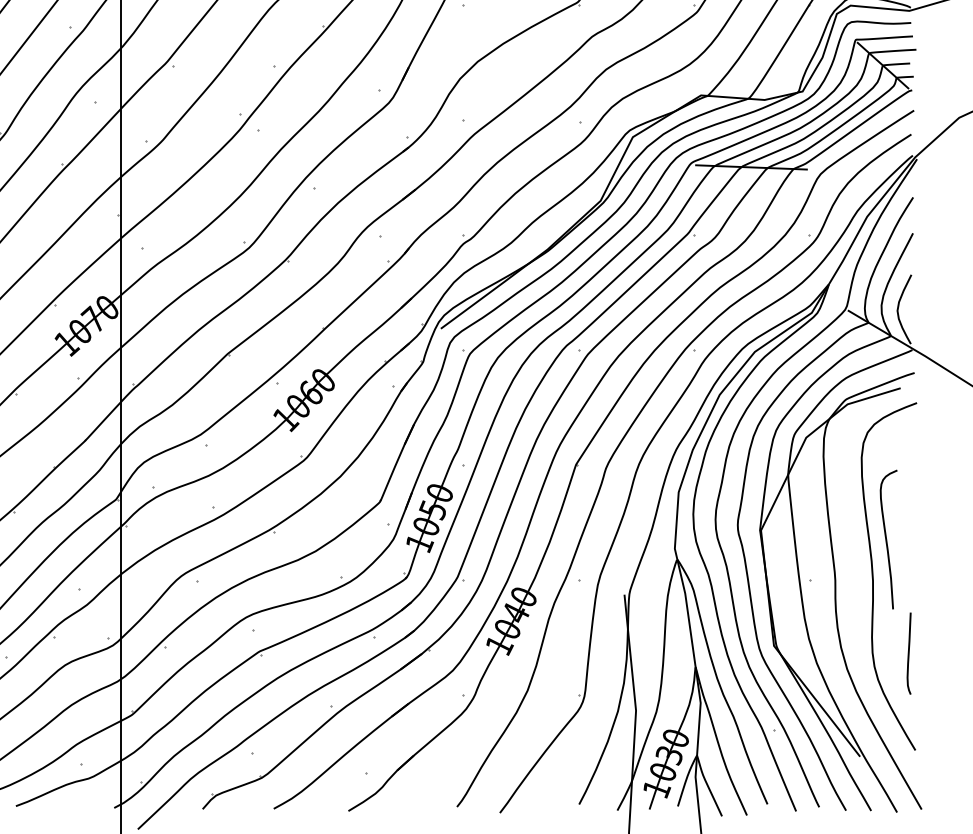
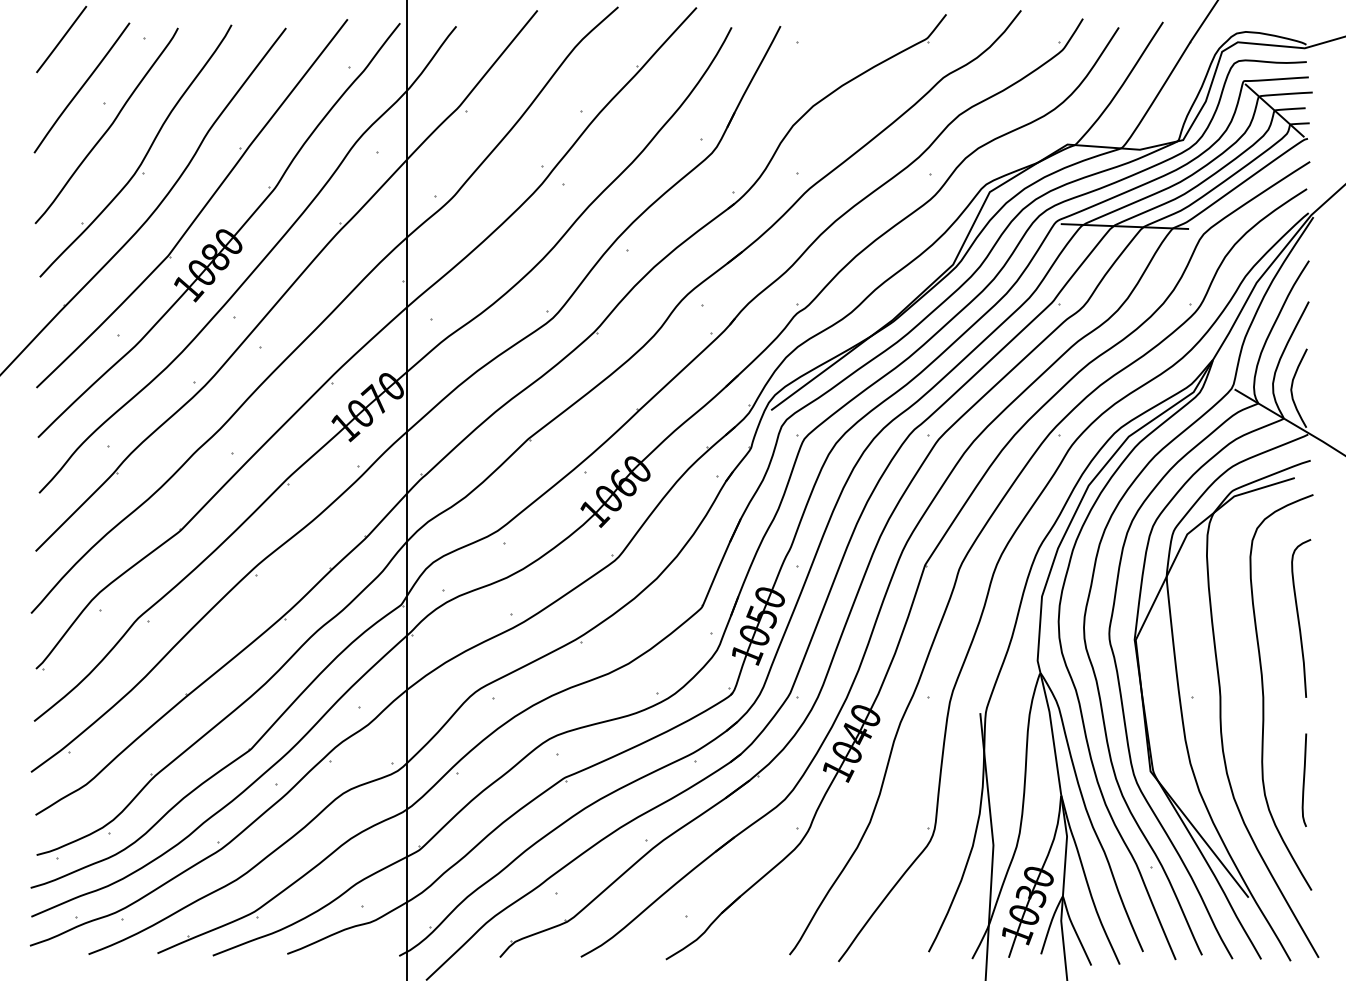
curve: (887, 539) -> (1299, 618), moved

